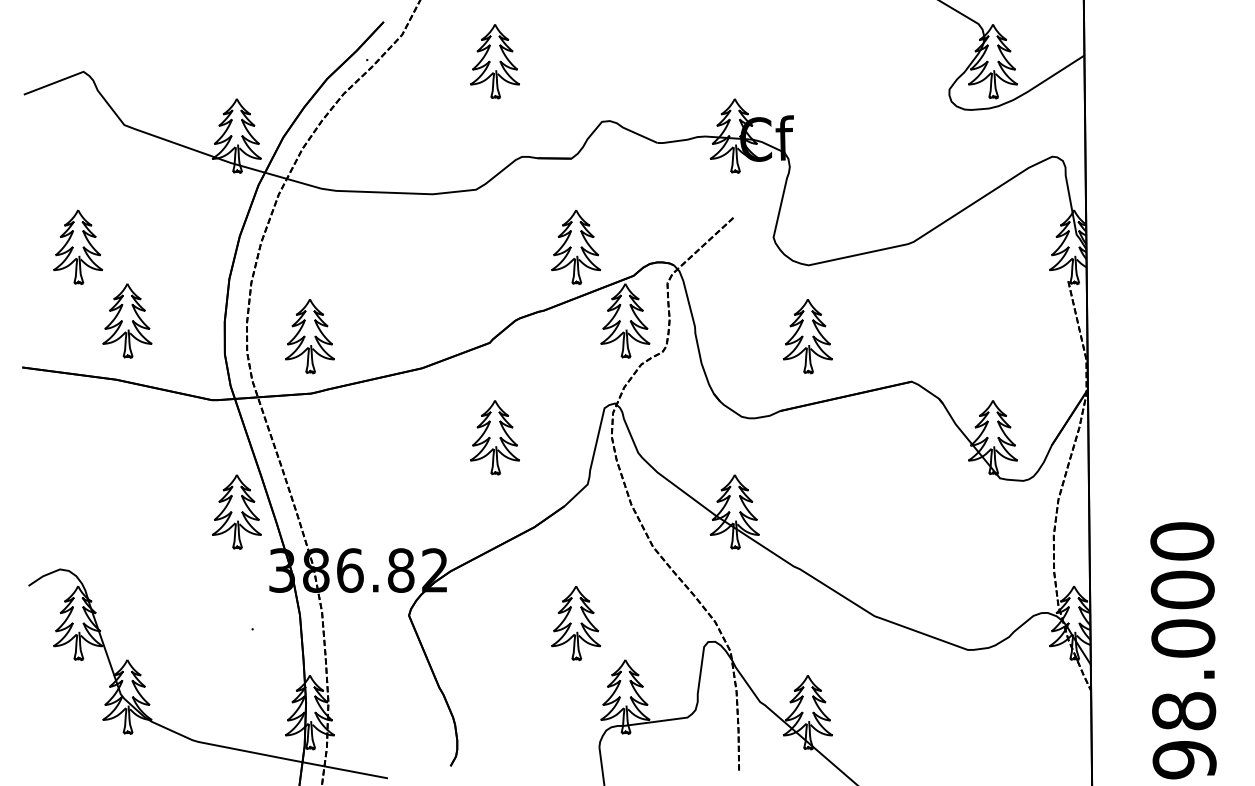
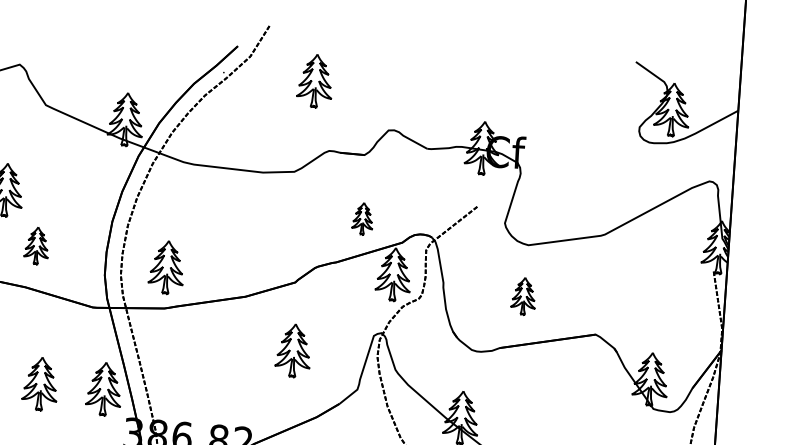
part: (576, 246) -> (363, 218), size x0.6
part: (127, 320) -> (36, 245), size x0.7
part: (807, 336) -> (523, 296), size x0.7
part: (147, 511) -> (40, 383), added

